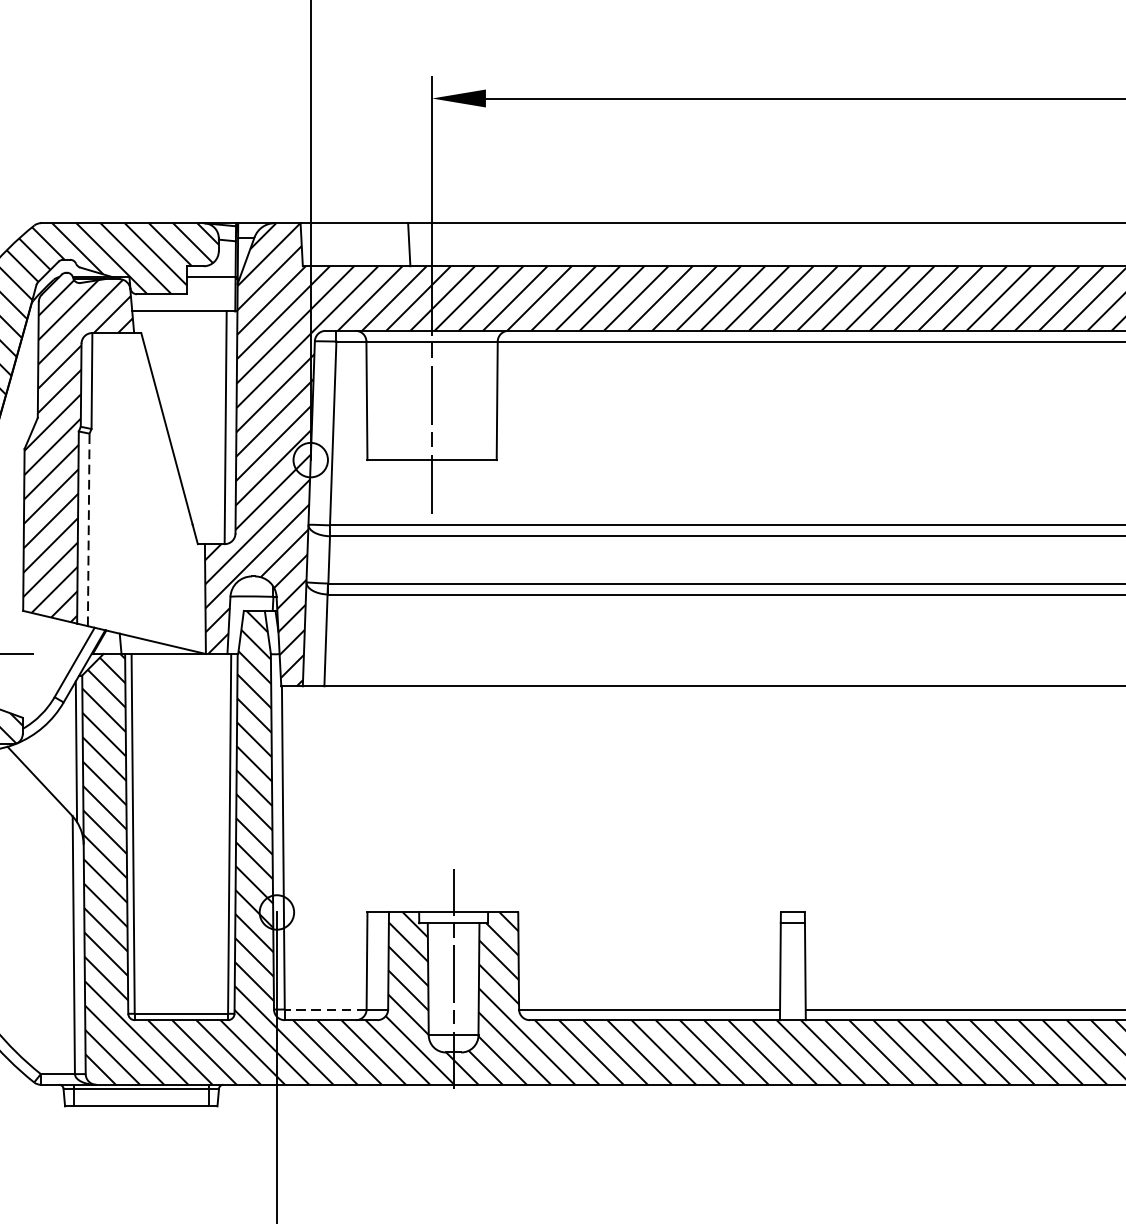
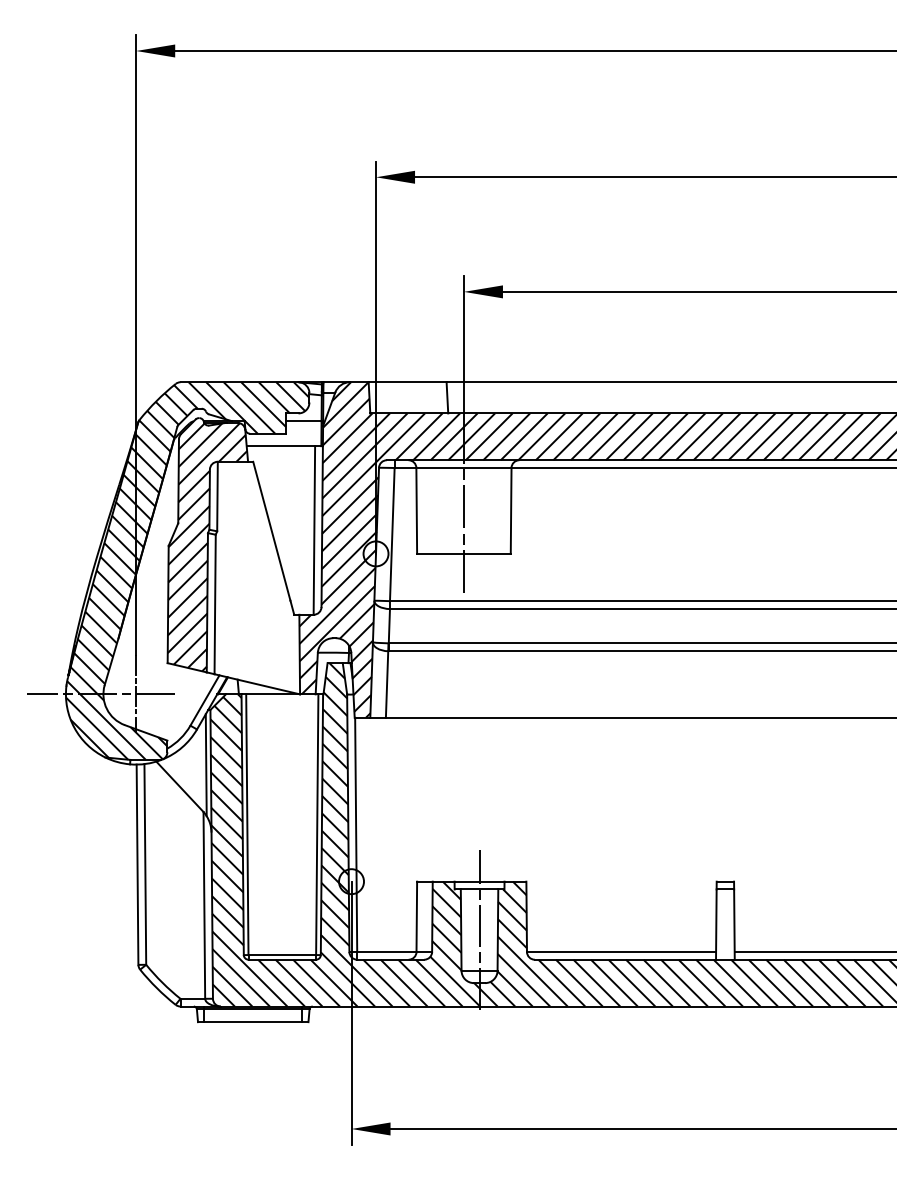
line: (89, 529) -> (215, 604), dashed -> solid
line: (325, 1008) -> (386, 951), dashed -> solid

